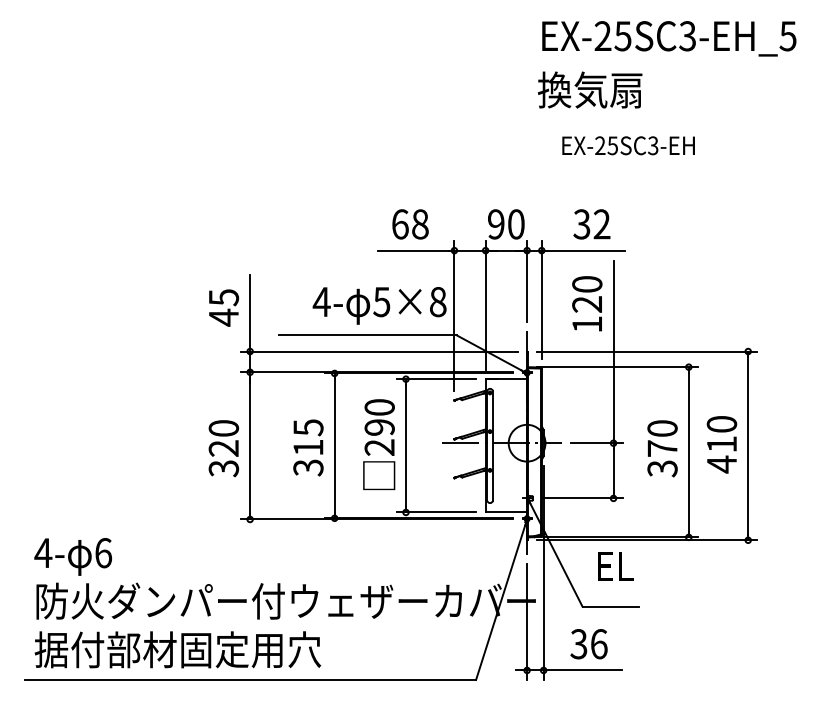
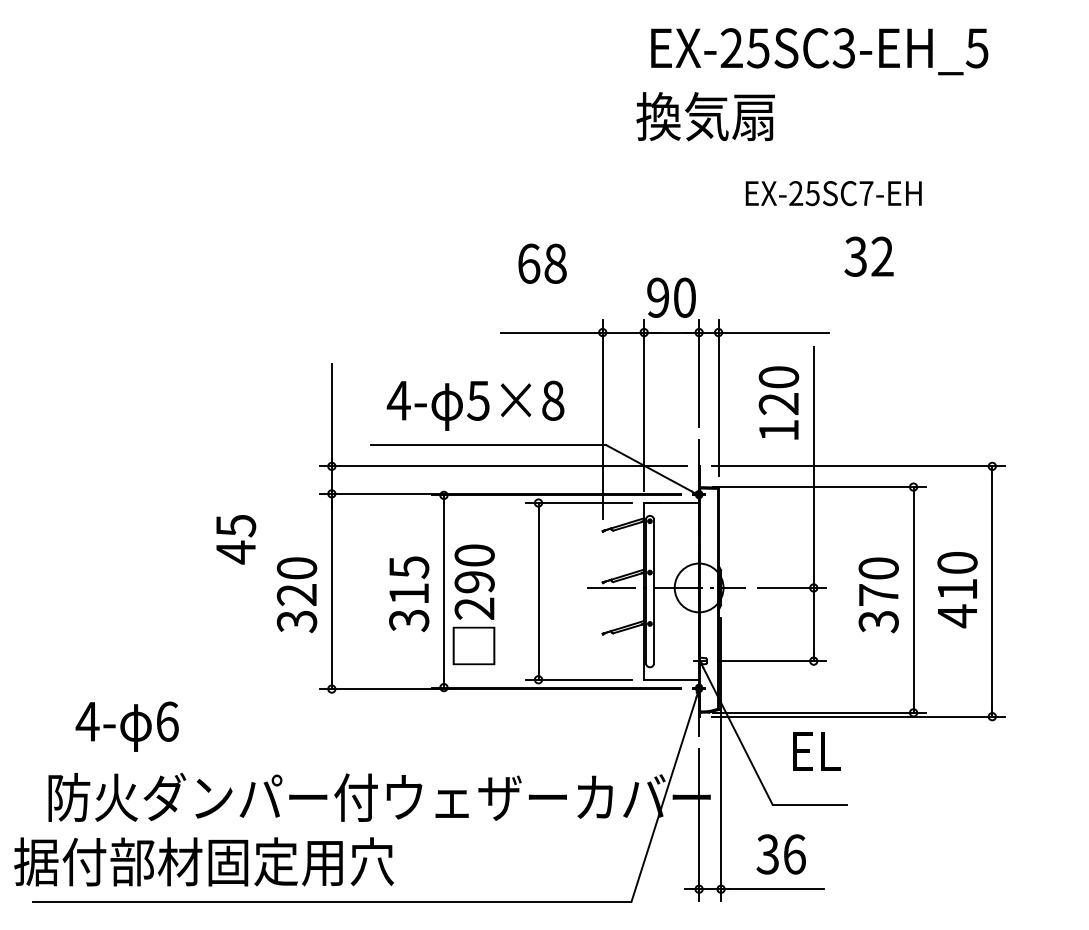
text: (669, 38) -> (819, 51), moved
text: (589, 89) -> (705, 116), moved
text: (653, 145) -> (866, 193), EX-25SC3-EH -> EX-25SC7-EH
text: (410, 224) -> (542, 263), moved
text: (591, 224) -> (868, 256), moved
text: (379, 305) -> (475, 405), moved
text: (224, 307) -> (236, 539), moved
text: (378, 444) -> (473, 604), moved
text: (72, 556) -> (126, 726), moved
text: (178, 649) -> (204, 861), moved

